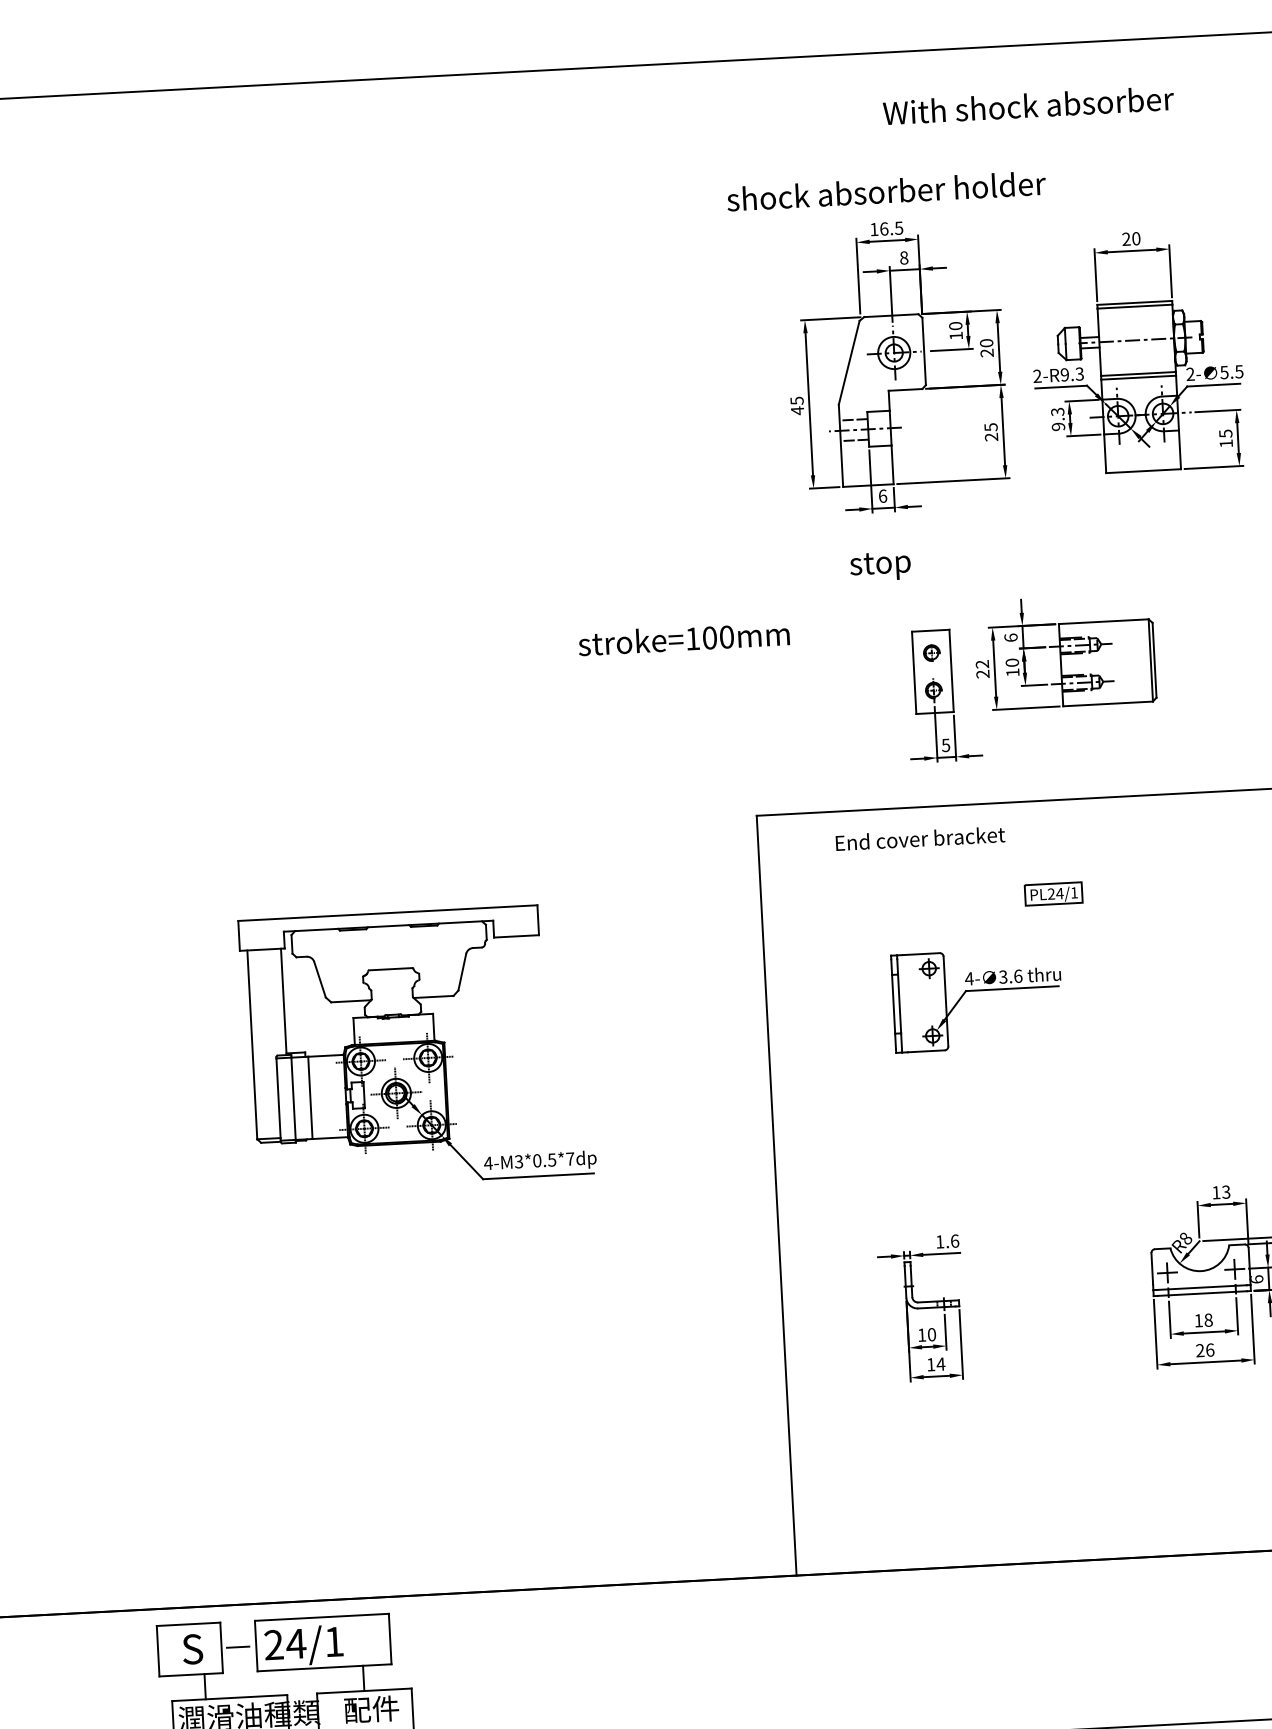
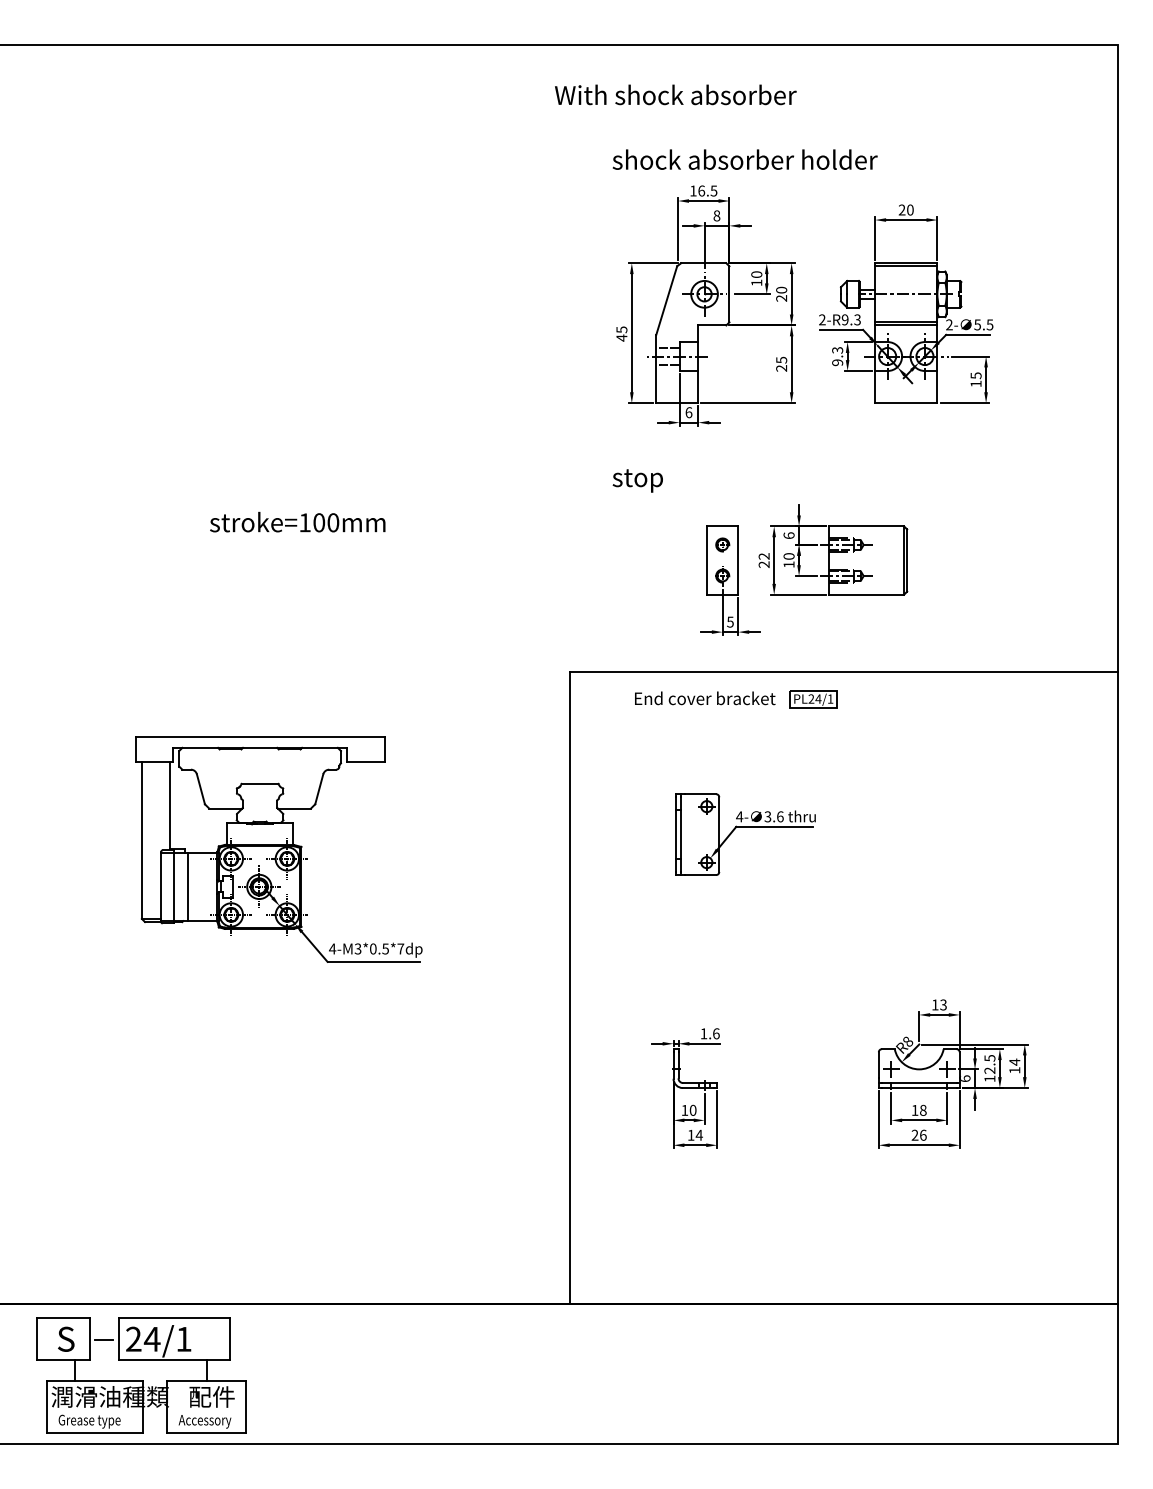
text: (1028, 105) -> (675, 94), moved
text: (885, 190) -> (744, 159), moved
text: (880, 566) -> (637, 480), moved
text: (683, 637) -> (297, 521), moved
part: (1053, 894) -> (813, 699), moved

